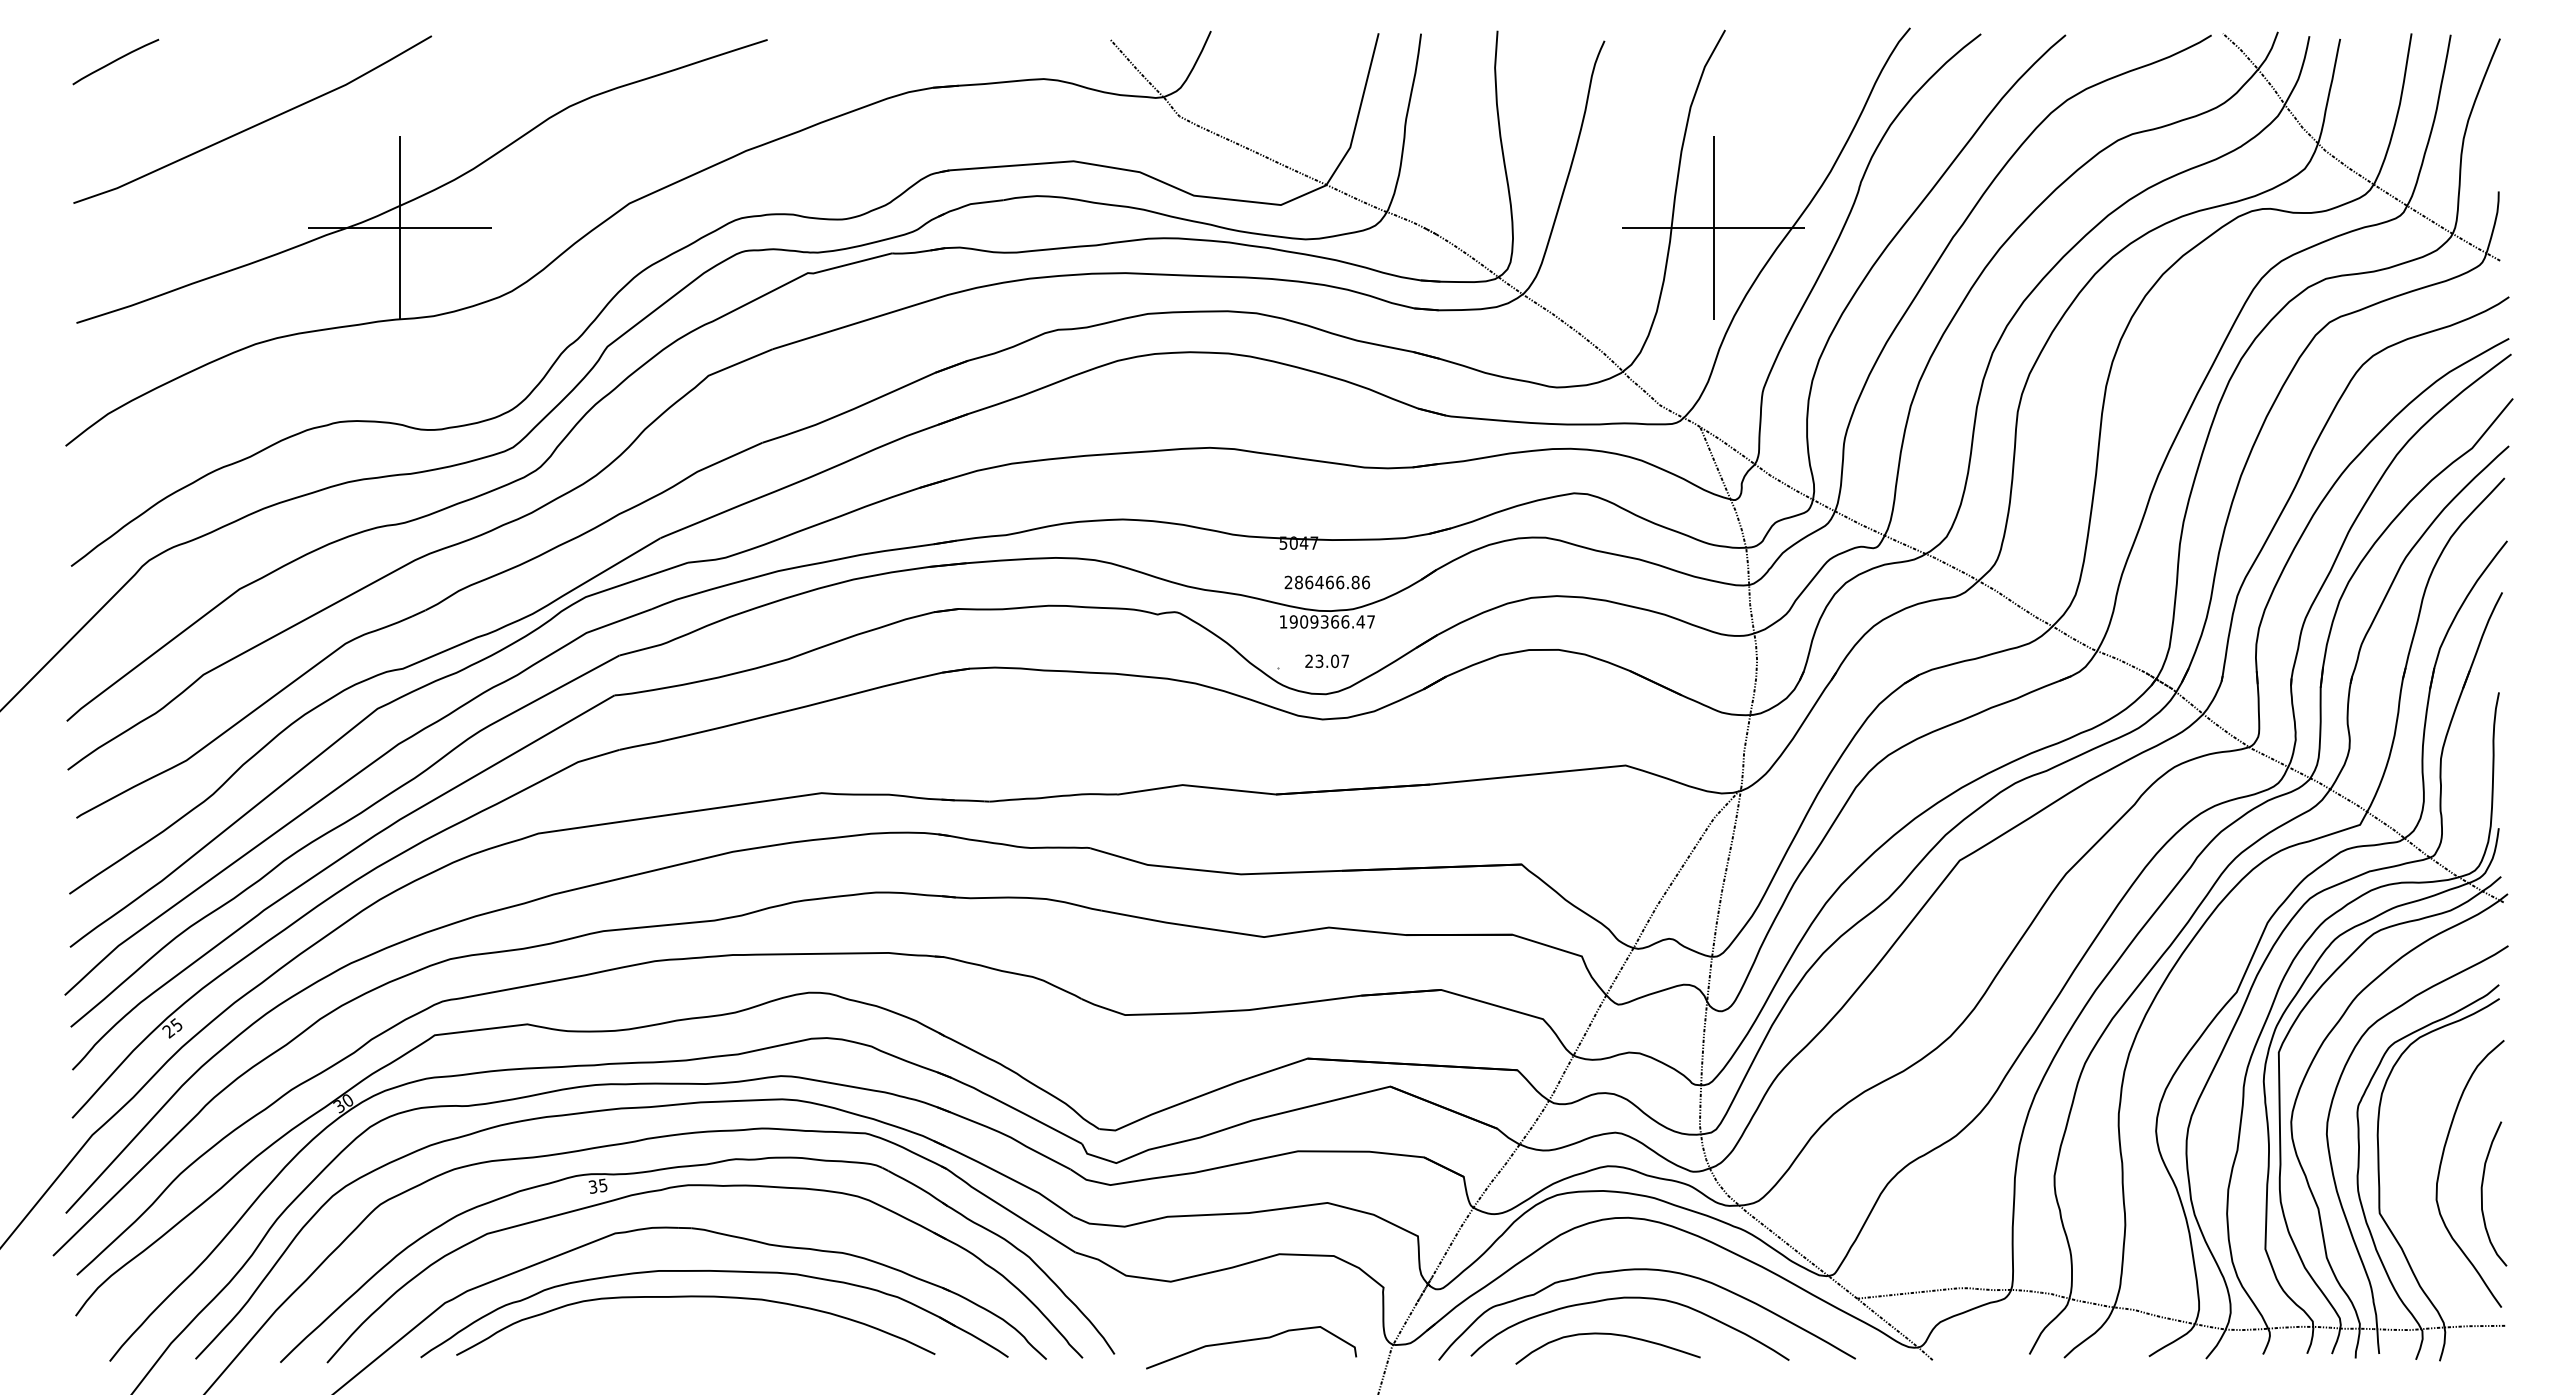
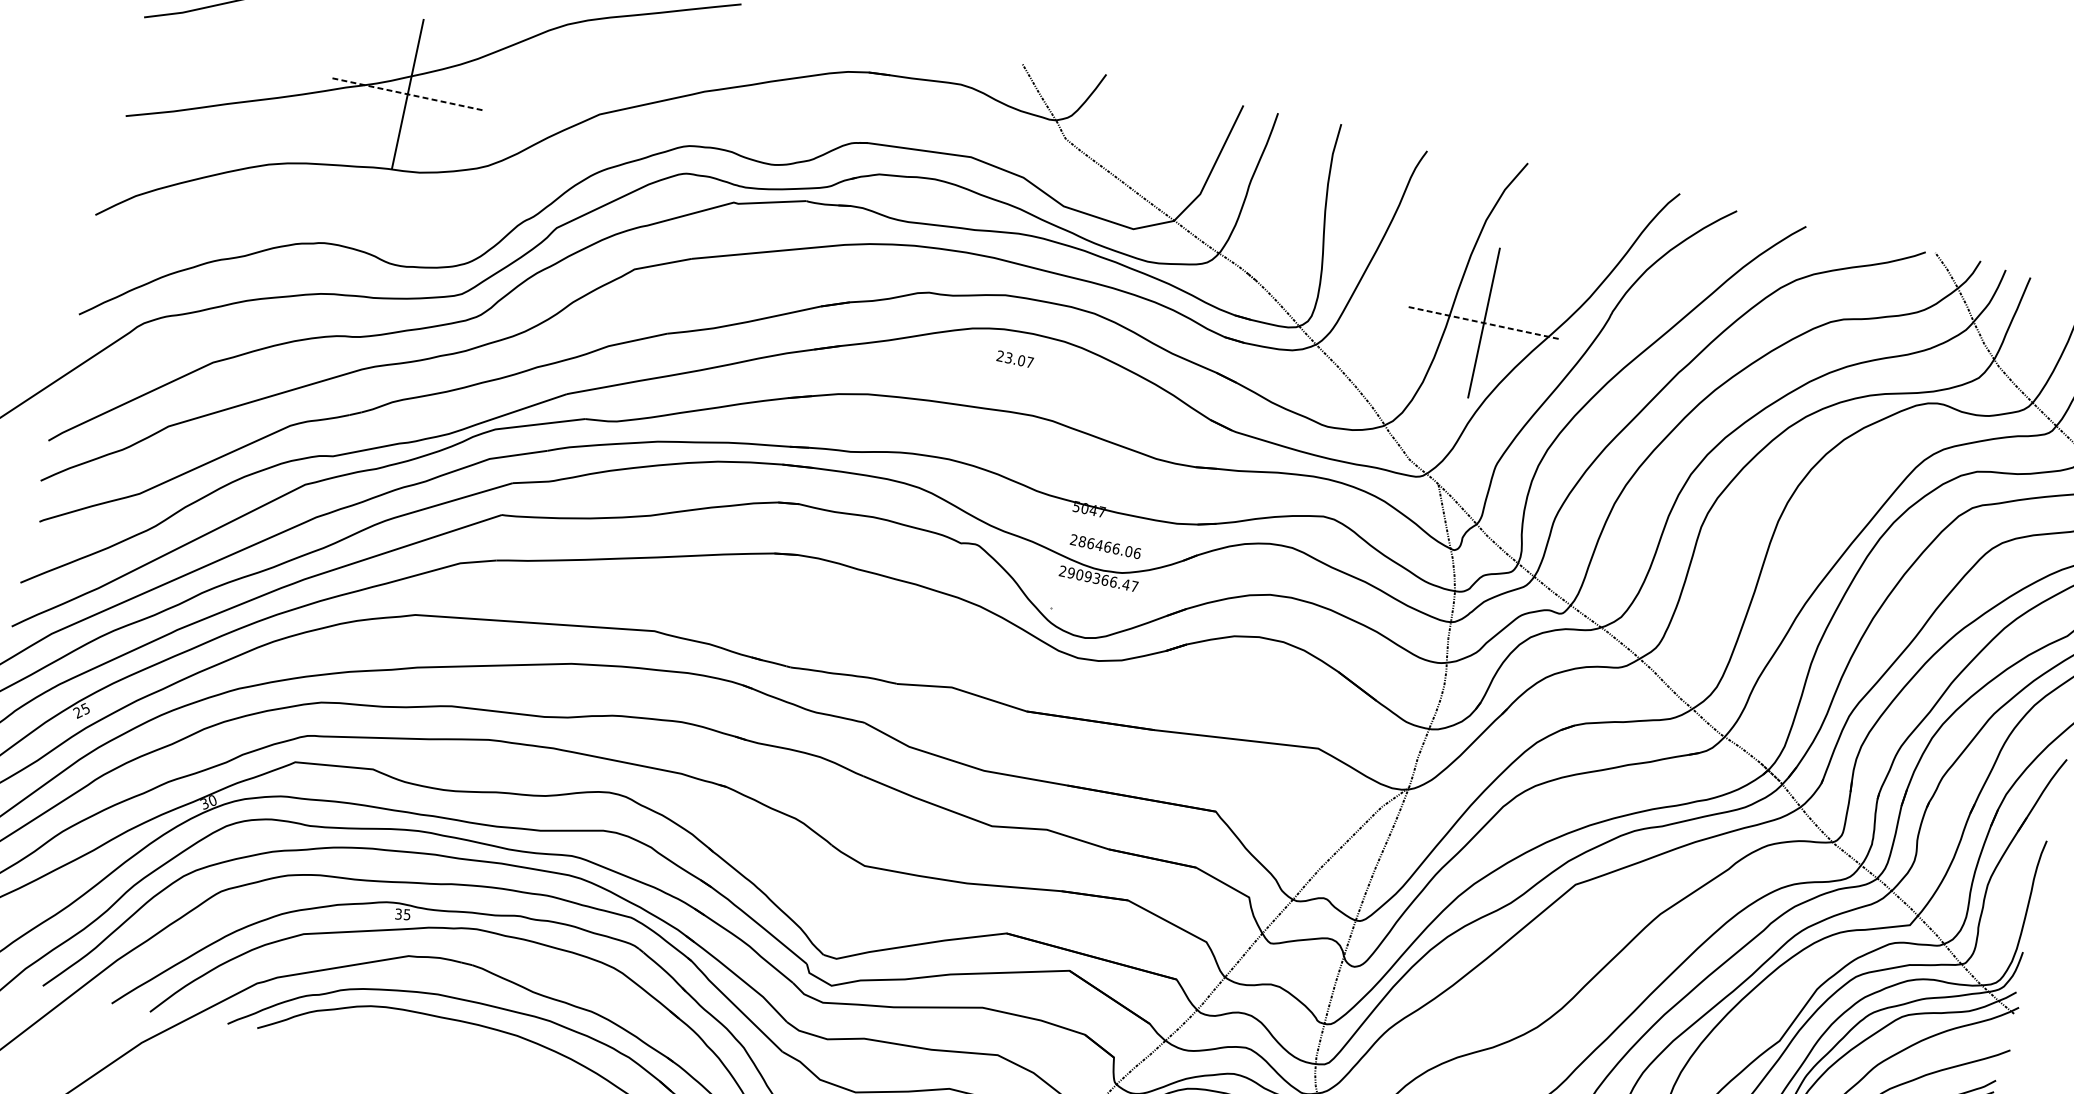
line: (400, 227) -> (407, 94), solid -> dashed
line: (1713, 227) -> (1484, 322), solid -> dashed
text: (1355, 582) -> (1128, 551), 286466.86 -> 286466.06
text: (1283, 621) -> (1062, 570), 1909366.47 -> 2909366.47
text: (1326, 661) -> (1014, 359), moved

